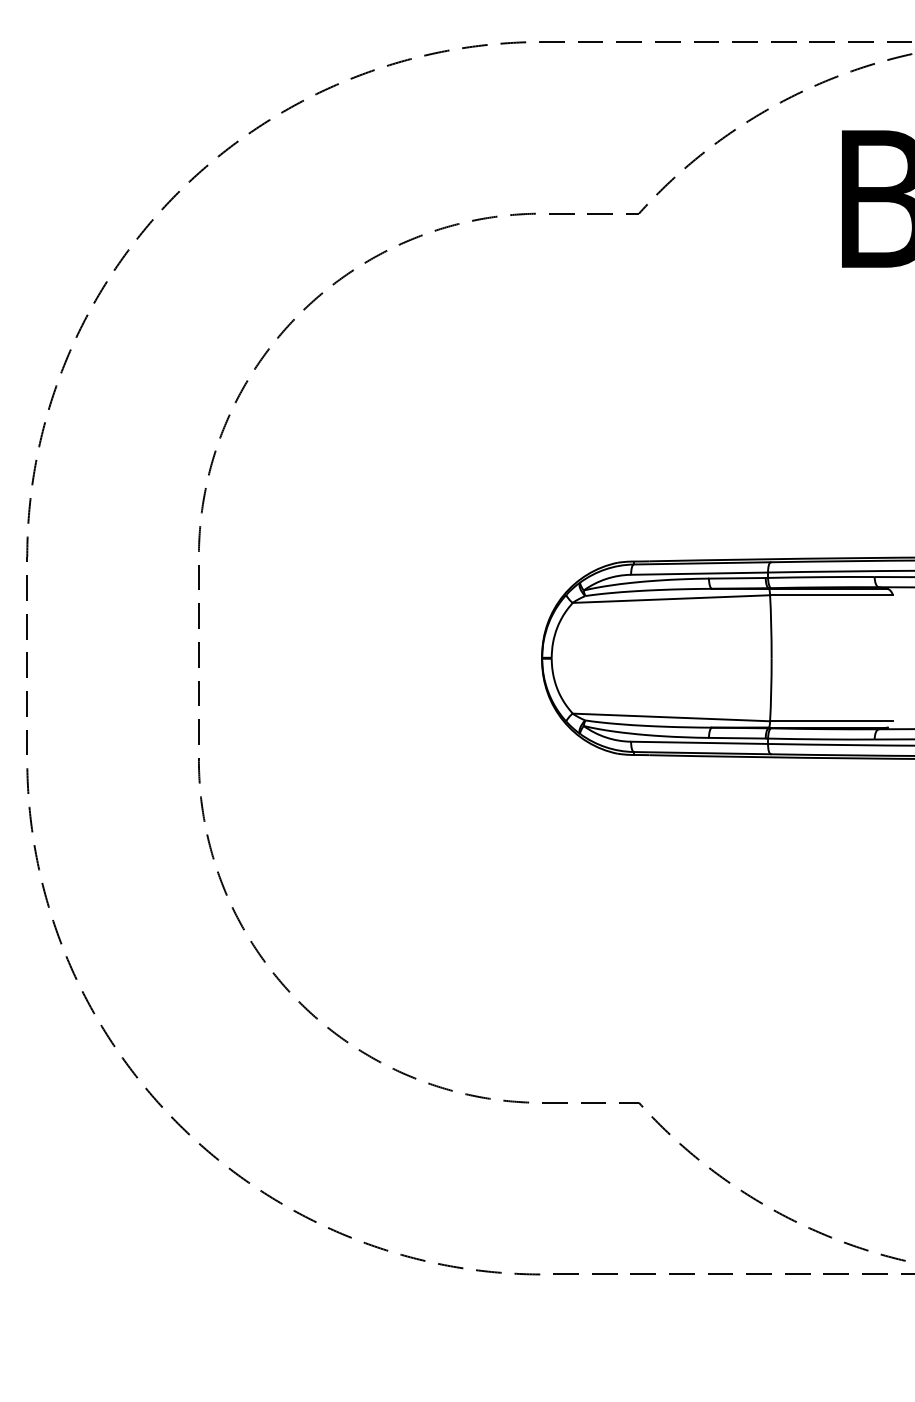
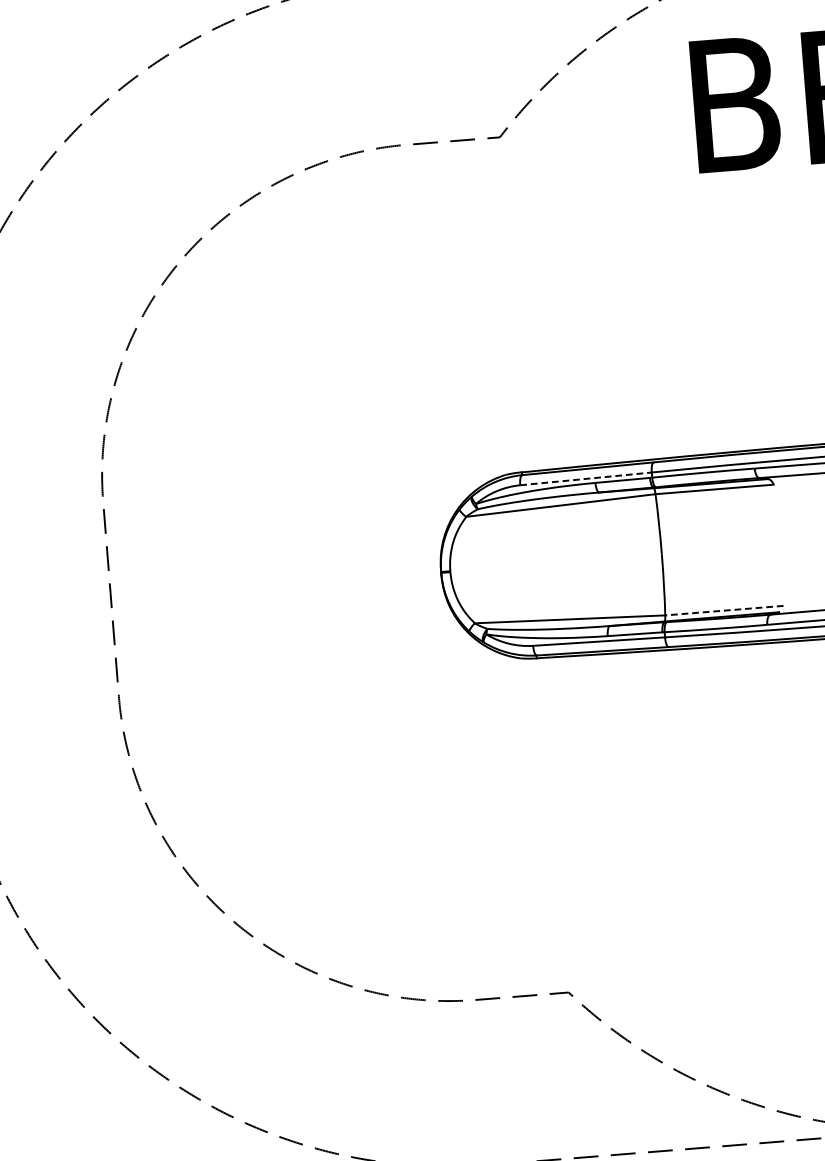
line: (700, 573) -> (586, 478), solid -> dashed
line: (831, 721) -> (724, 610), solid -> dashed

